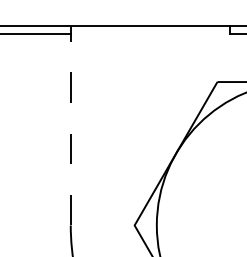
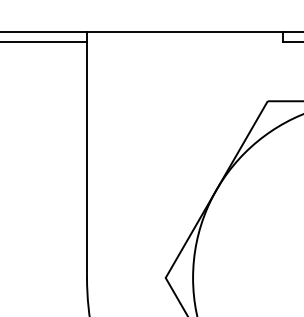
line: (70, 125) -> (86, 154), dashed -> solid

